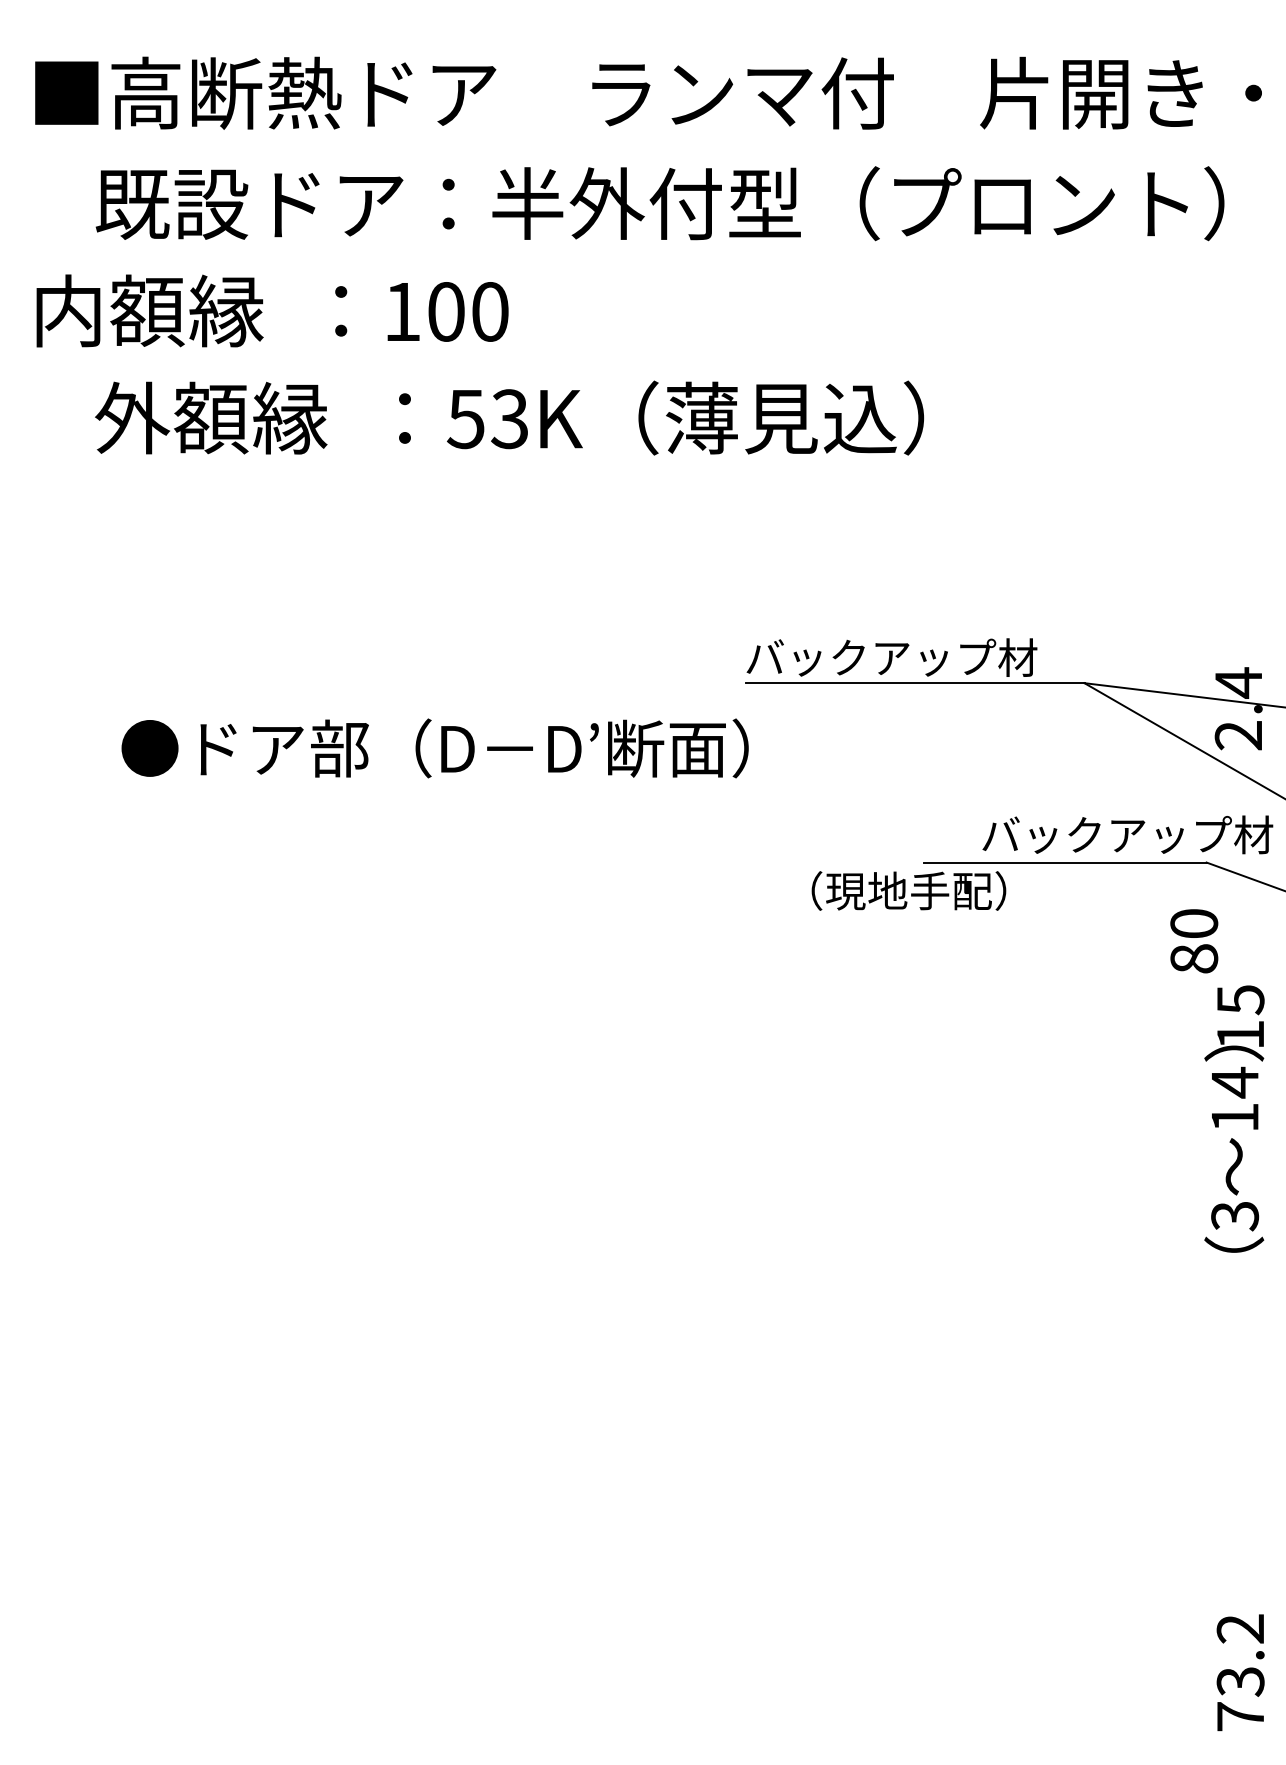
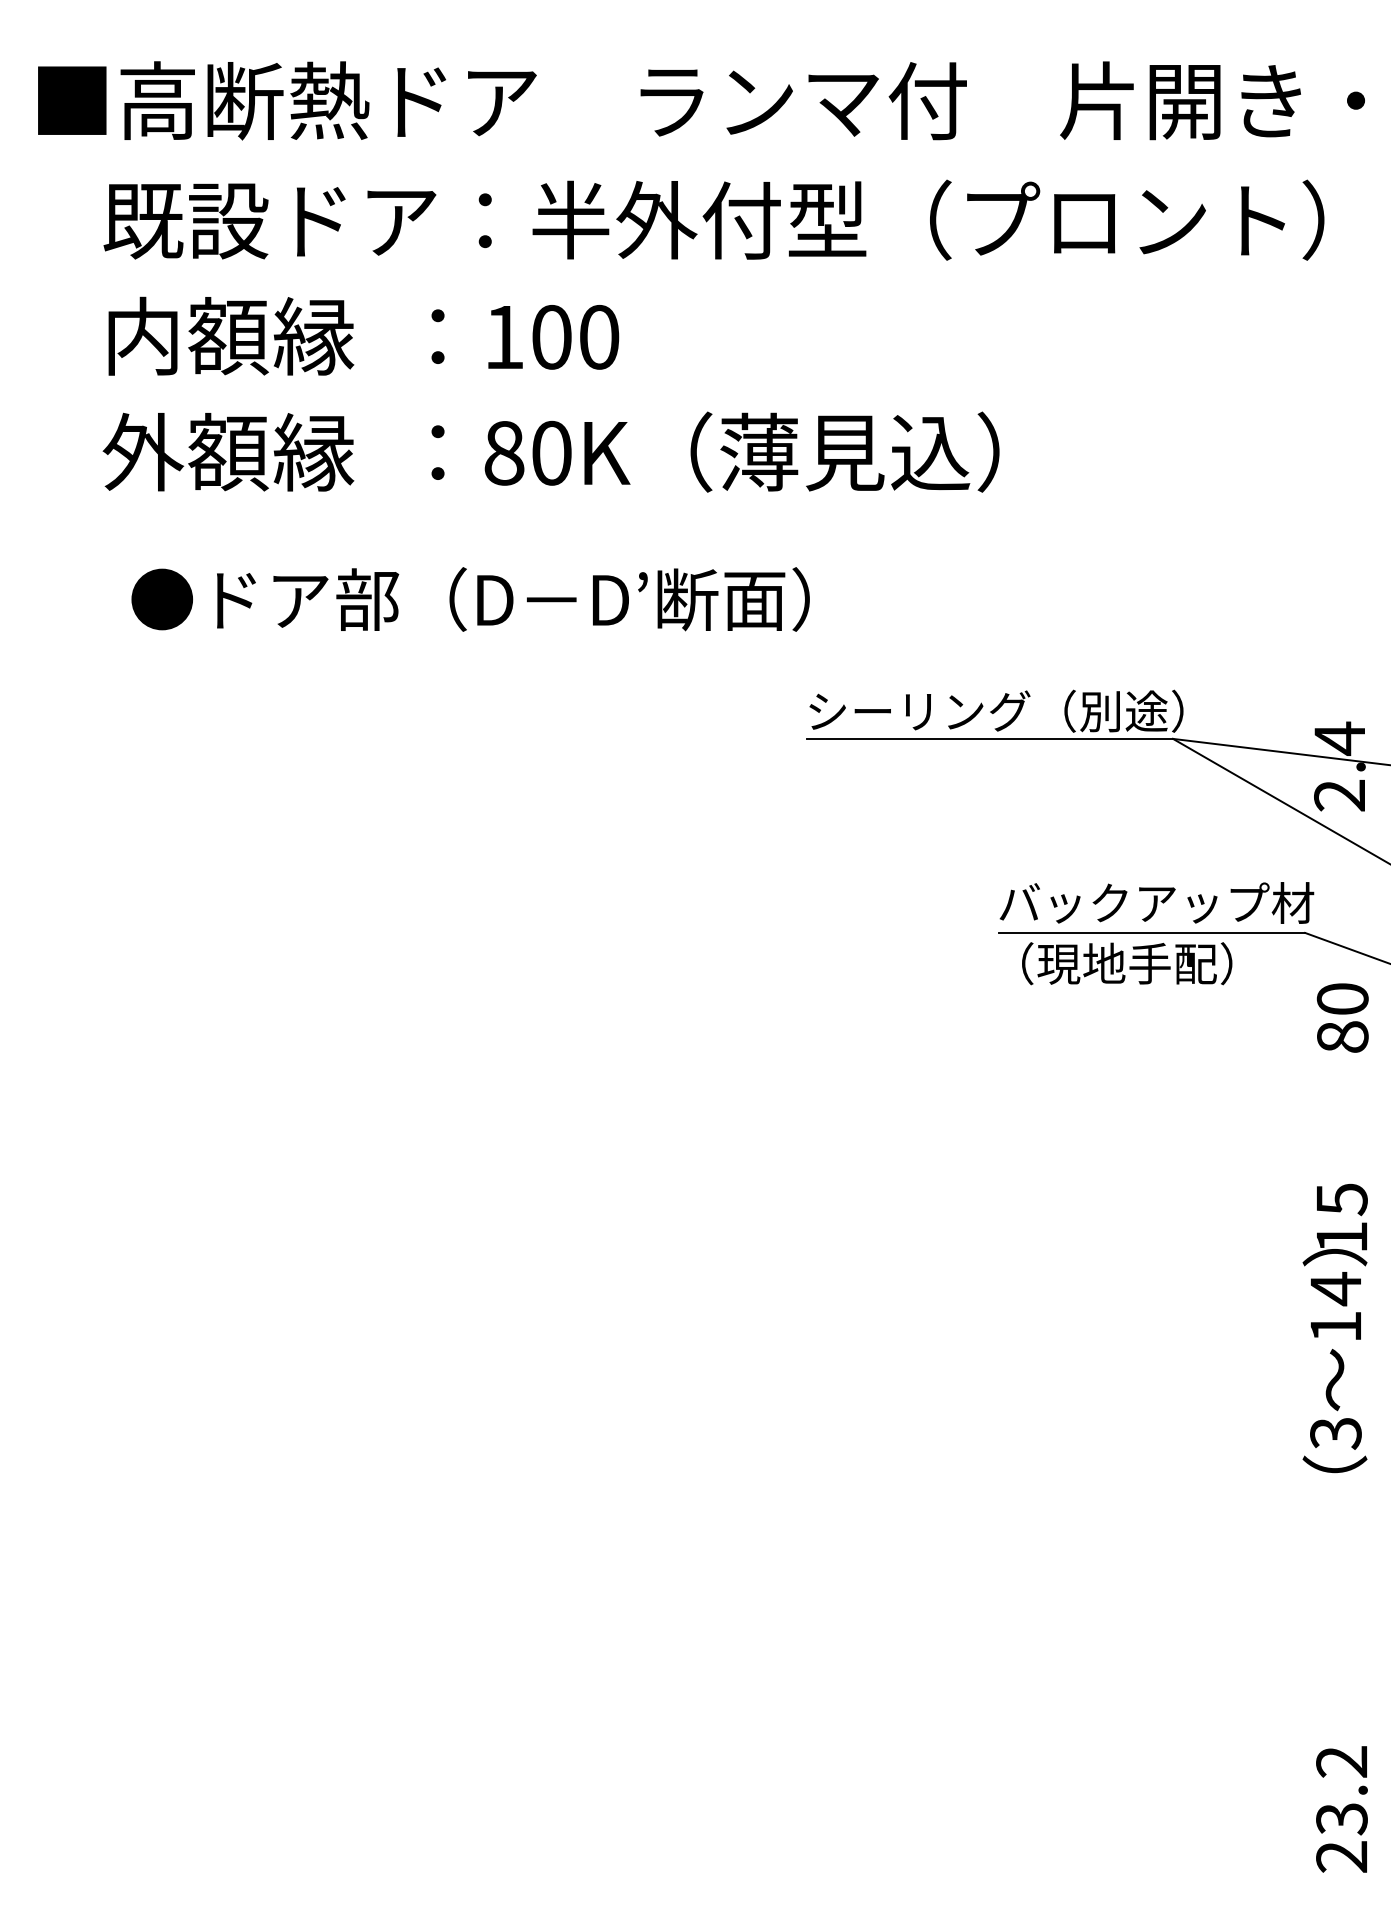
text: (272, 310) -> (363, 335), moved
text: (487, 419) -> (527, 453), 53K -> 80K
text: (920, 656) -> (995, 710), バックアップ材 -> シーリング（別途）
text: (434, 748) -> (470, 599), moved
text: (1127, 834) -> (1156, 902), moved
text: (909, 890) -> (1127, 963), moved
text: (1194, 940) -> (1342, 1017), moved
text: (1233, 1119) -> (1334, 1328), moved
text: (1240, 1716) -> (1341, 1856), 73.2 -> 23.2

